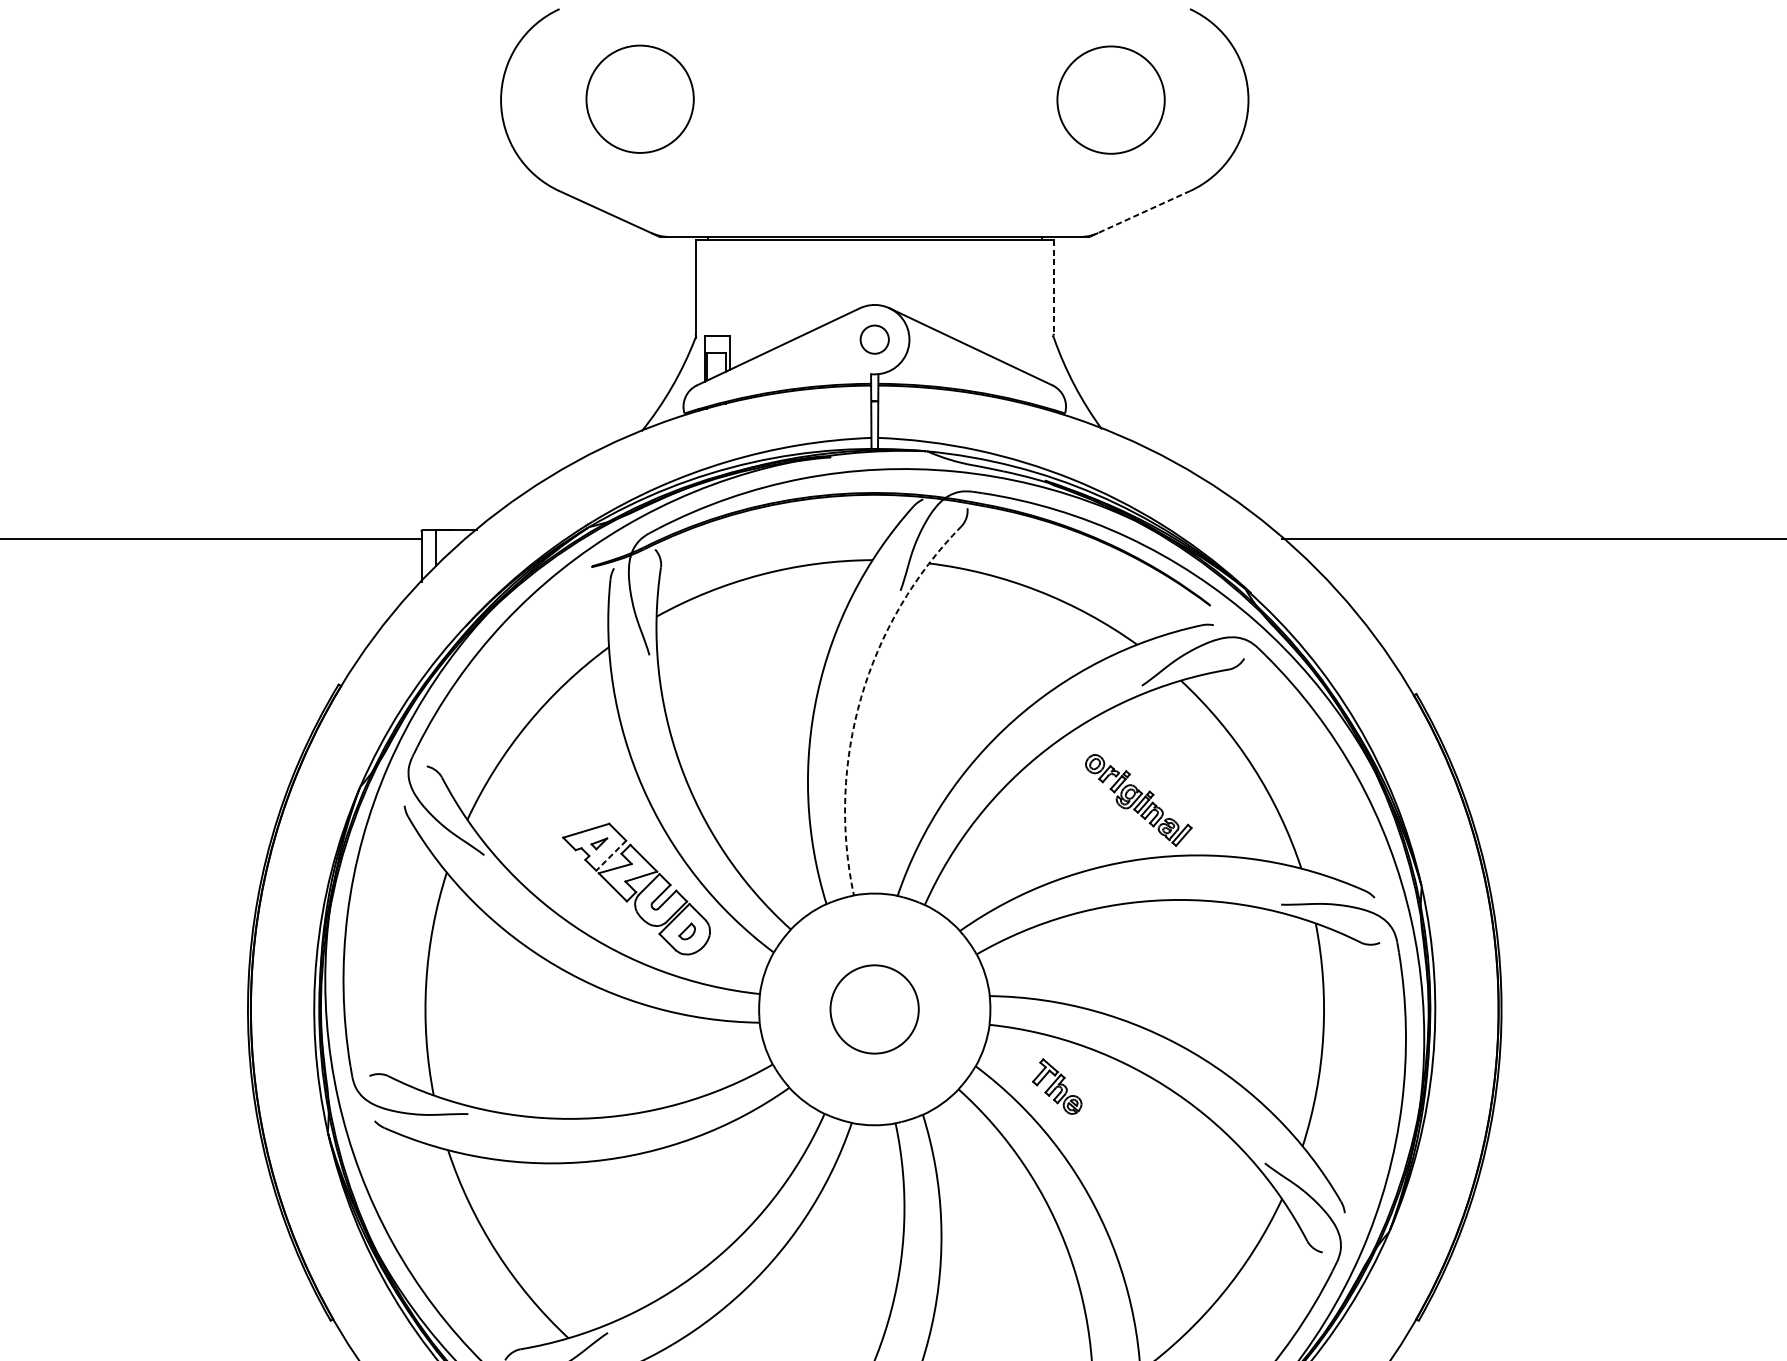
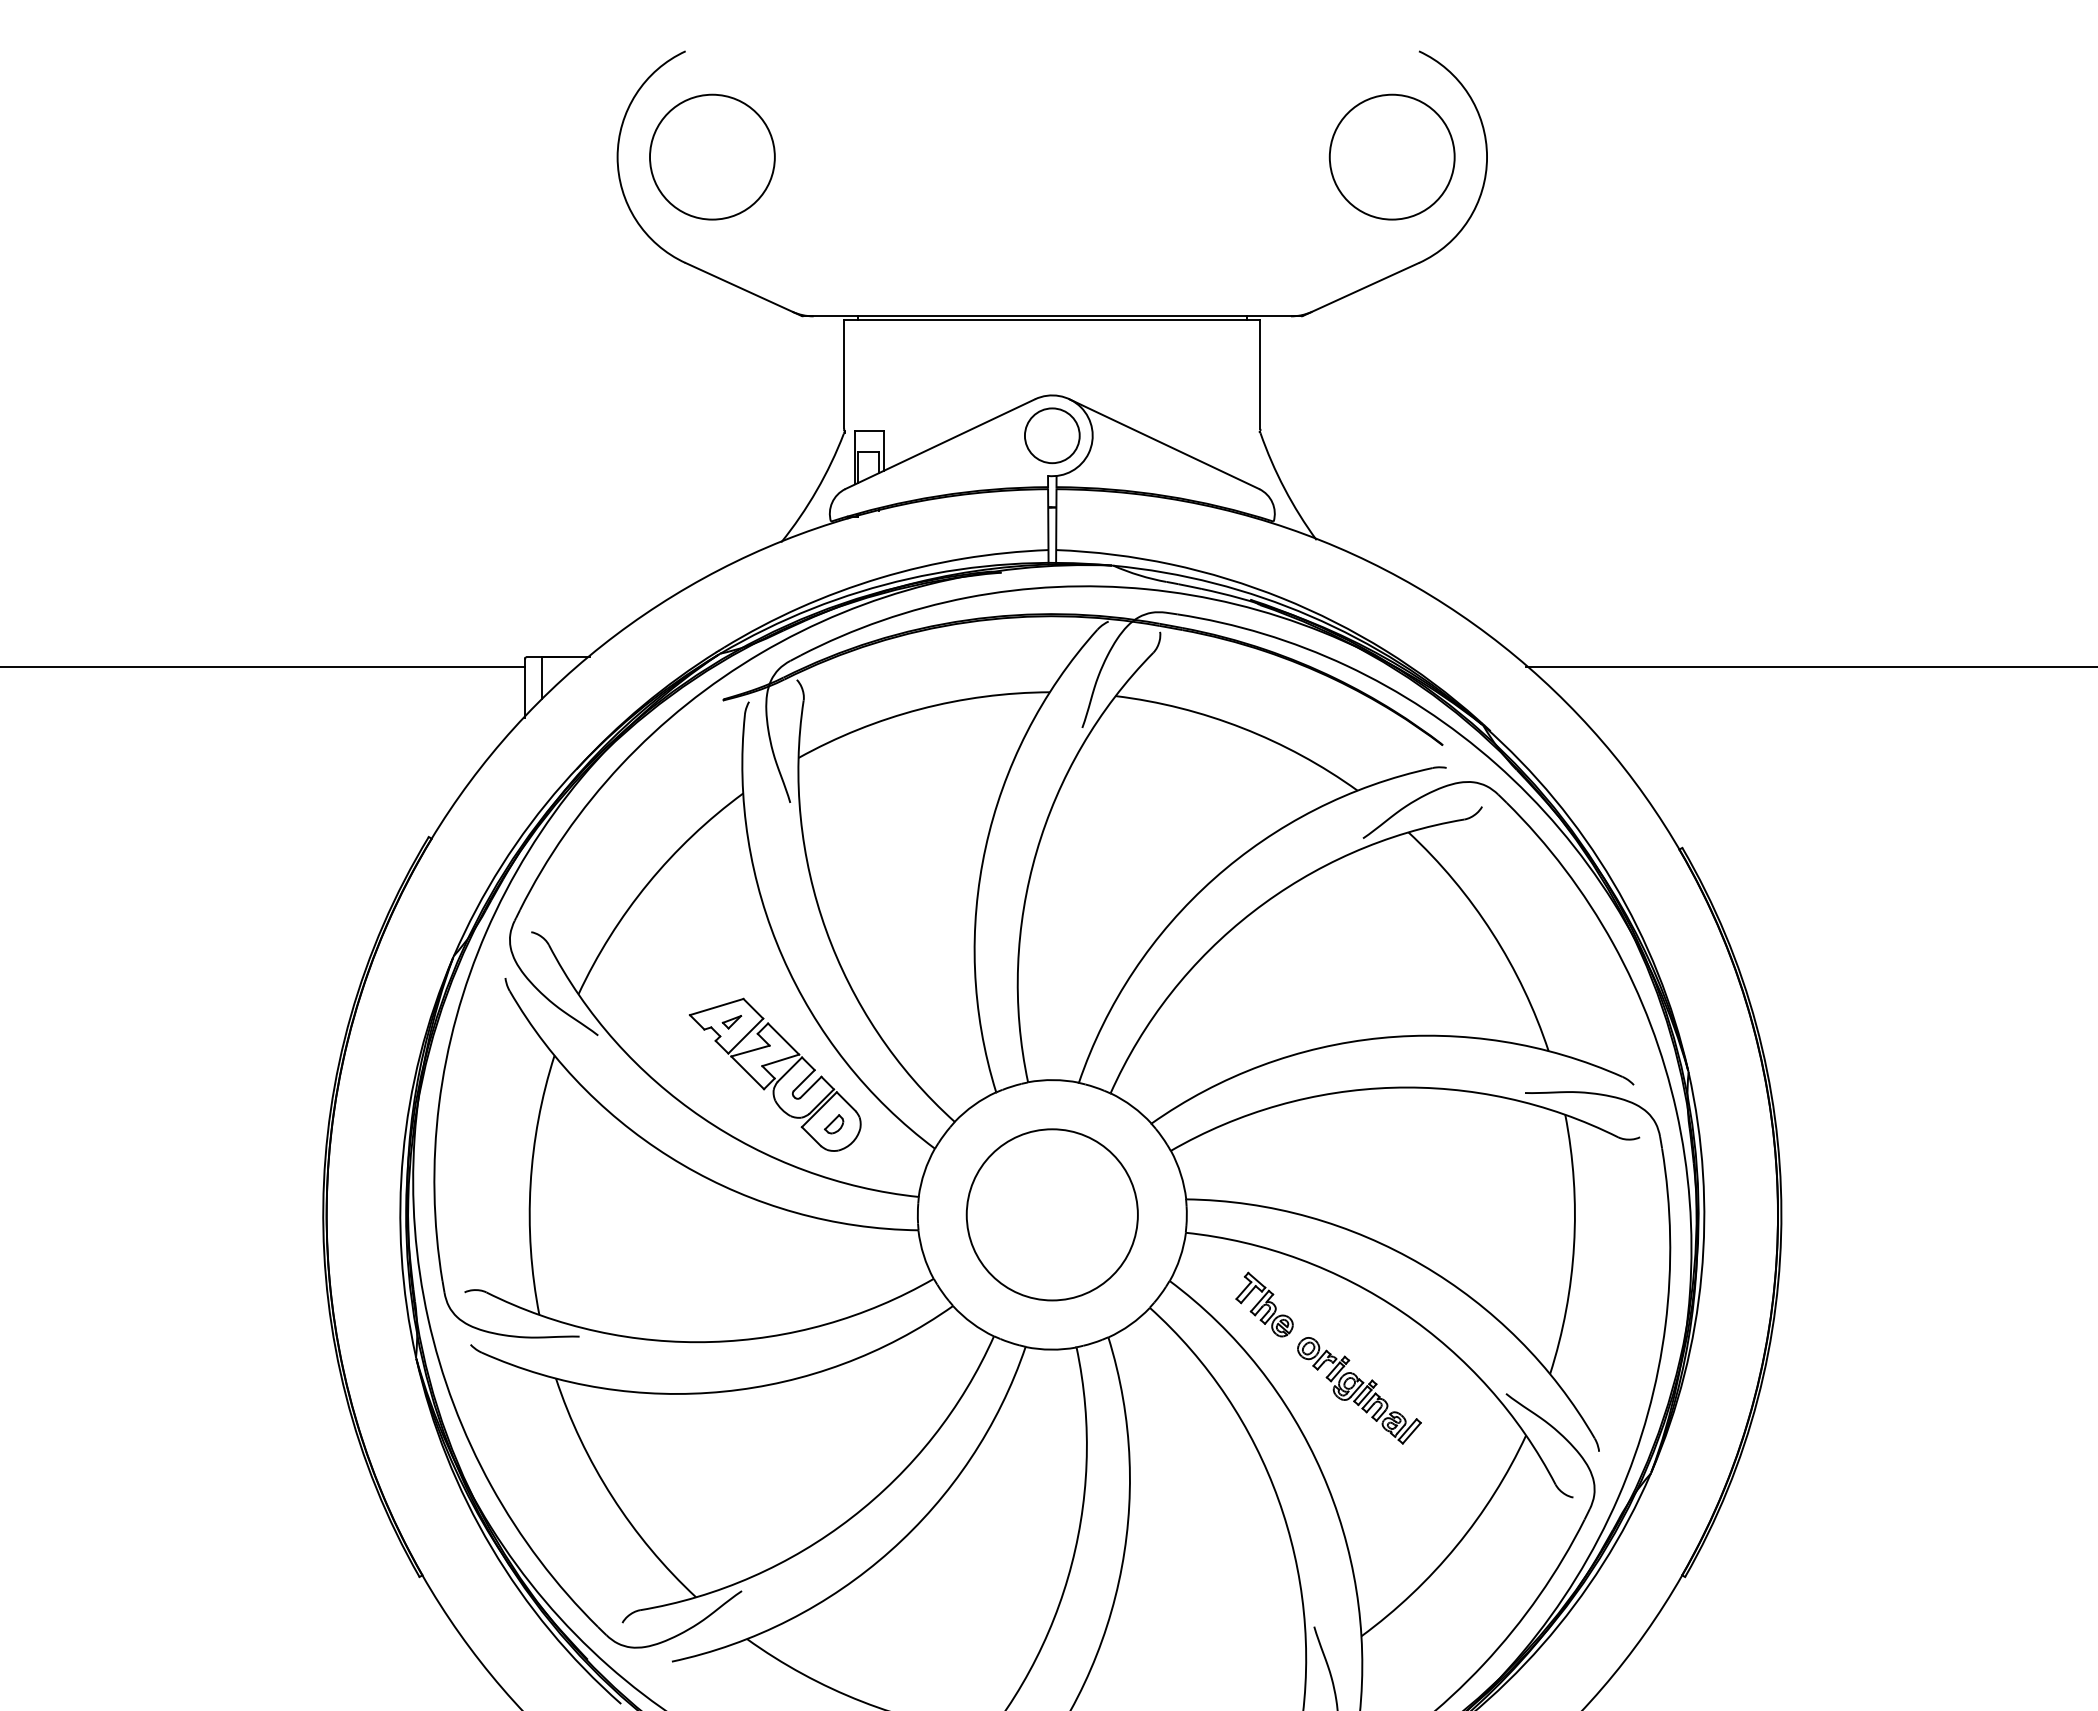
circle: (640, 98) -> (712, 156), moved
circle: (1110, 99) -> (1391, 156), moved
line: (1140, 213) -> (1361, 289), dashed -> solid
line: (1053, 287) -> (1260, 375), dashed -> solid
circle: (874, 339) -> (1051, 435), size x1.67
arc: (861, 697) -> (1036, 851), dashed -> solid
part: (1138, 800) -> (1359, 1390), moved
line: (610, 856) -> (745, 1036), dashed -> solid
circle: (874, 1009) -> (1051, 1214), size x1.67

